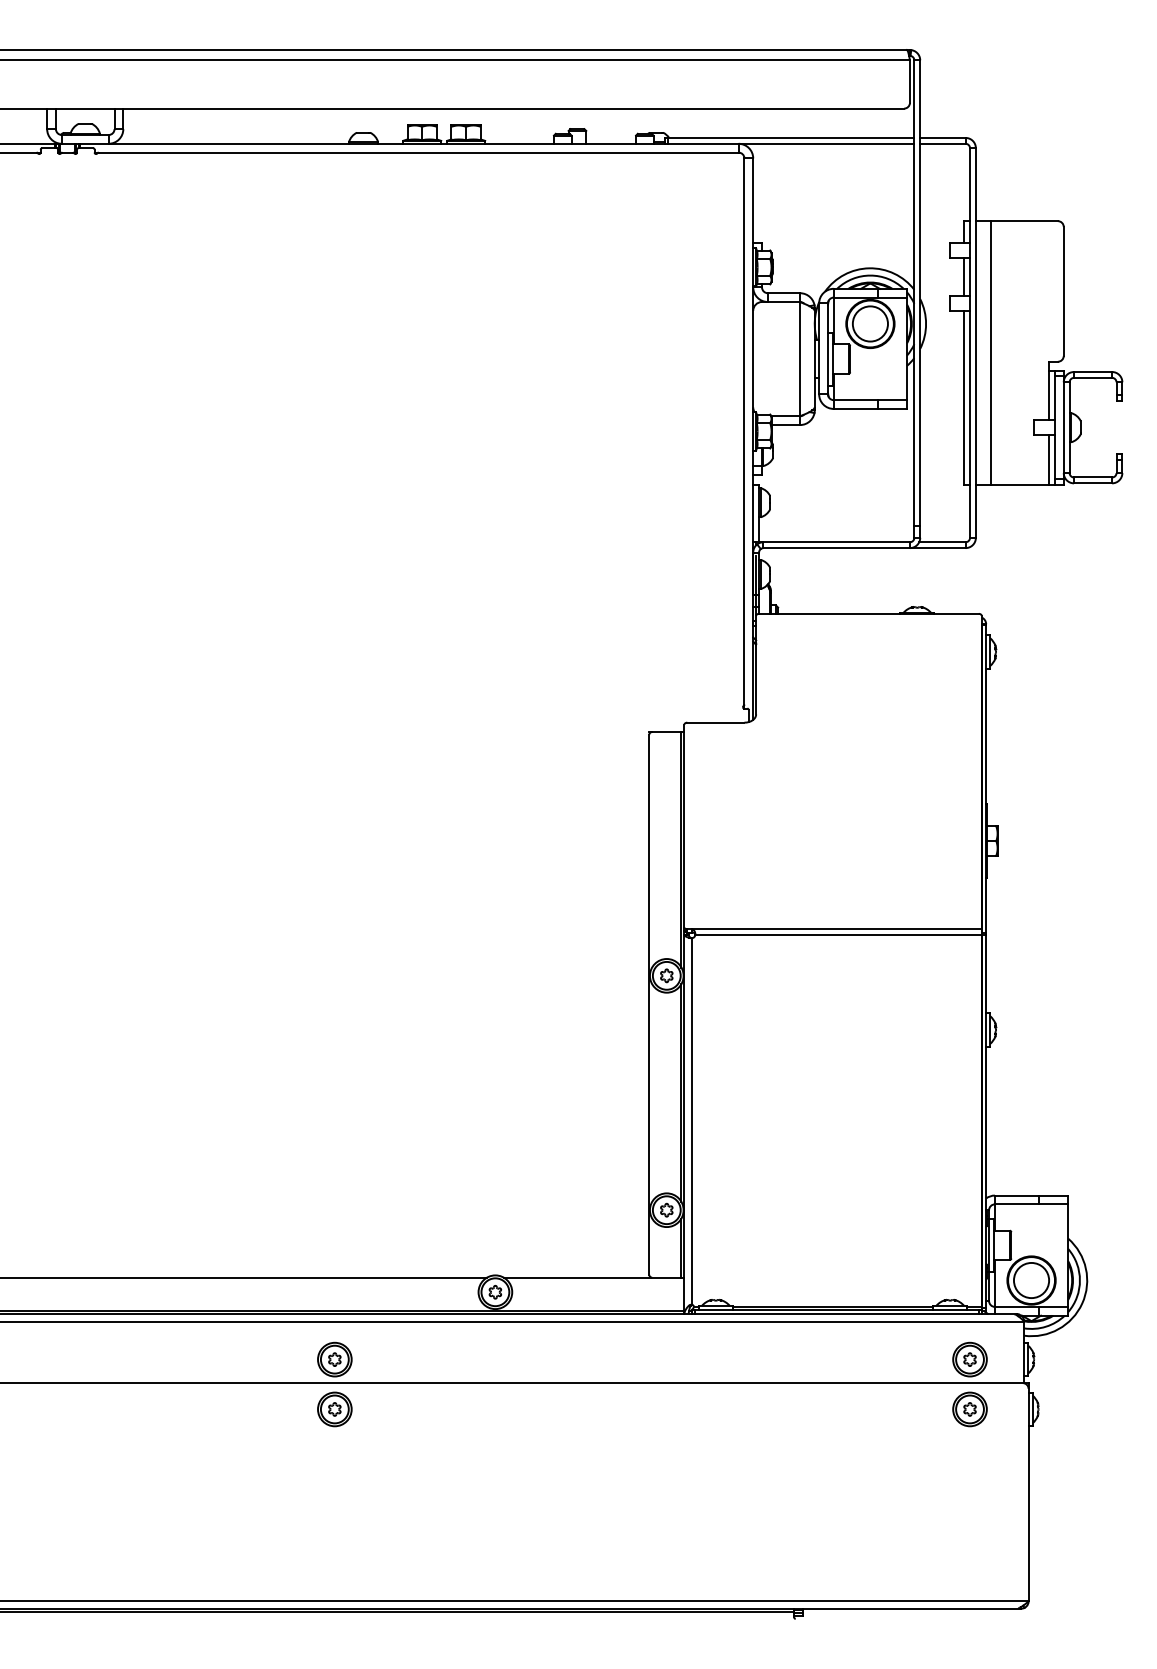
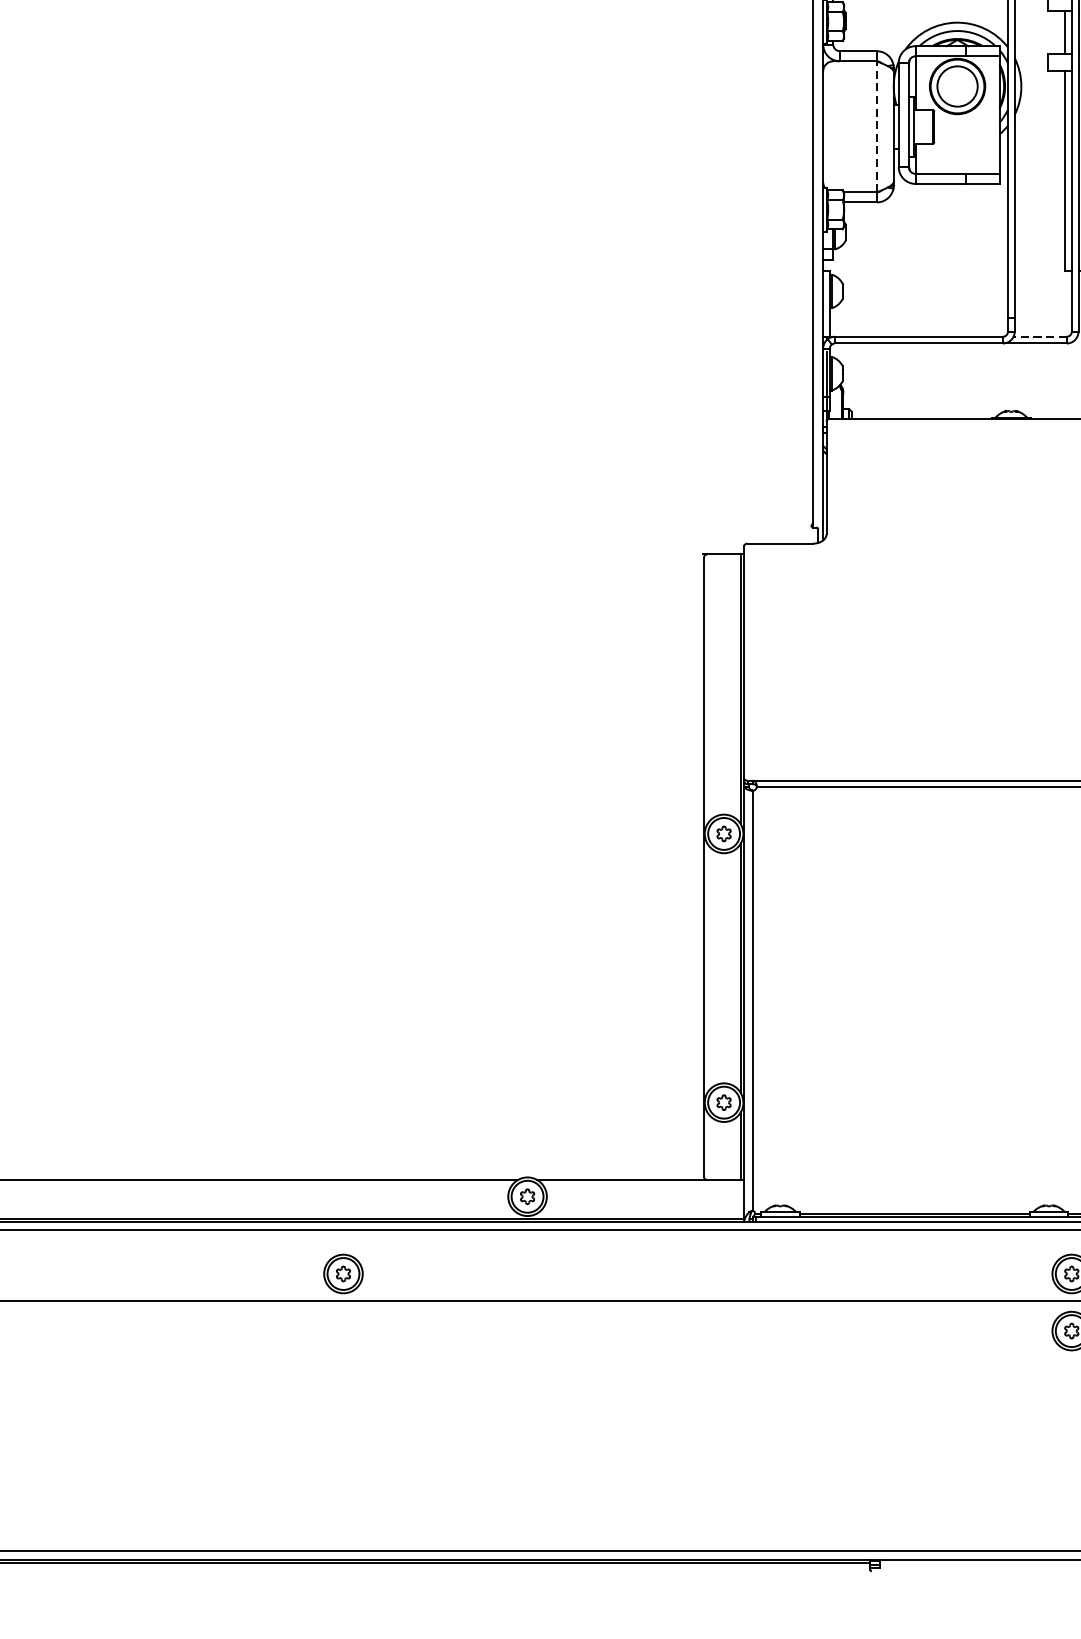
line: (800, 358) -> (877, 126), solid -> dashed
line: (941, 542) -> (1039, 337), solid -> dashed
part: (334, 1409) -> (343, 1331), removed

